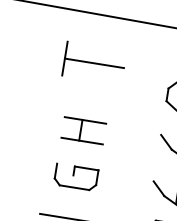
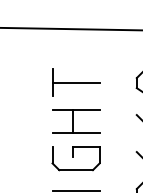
part: (95, 63) -> (76, 82), moved
part: (84, 130) -> (76, 121), size x1.43
part: (75, 177) -> (75, 158), size x1.43

